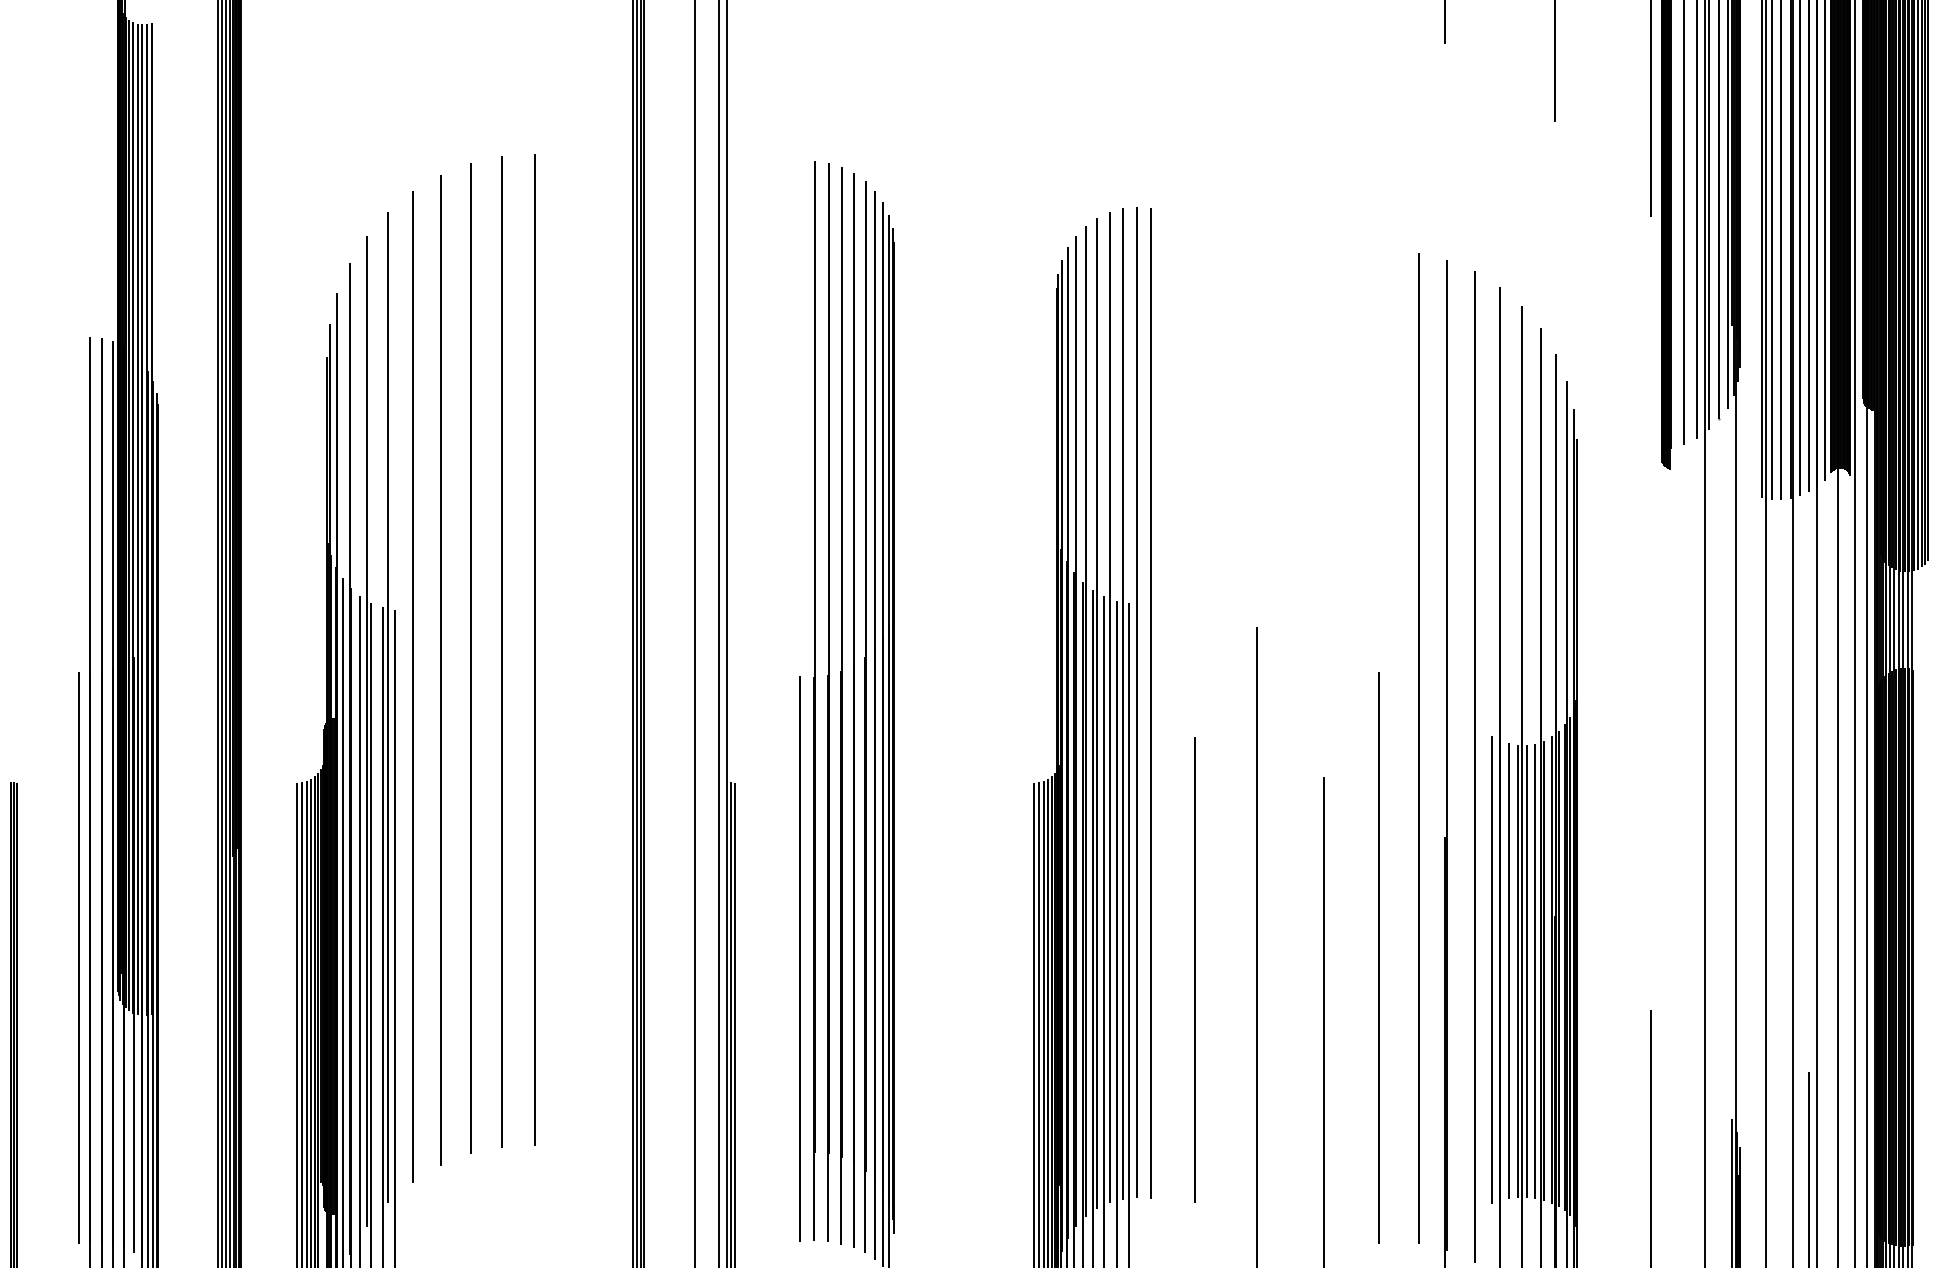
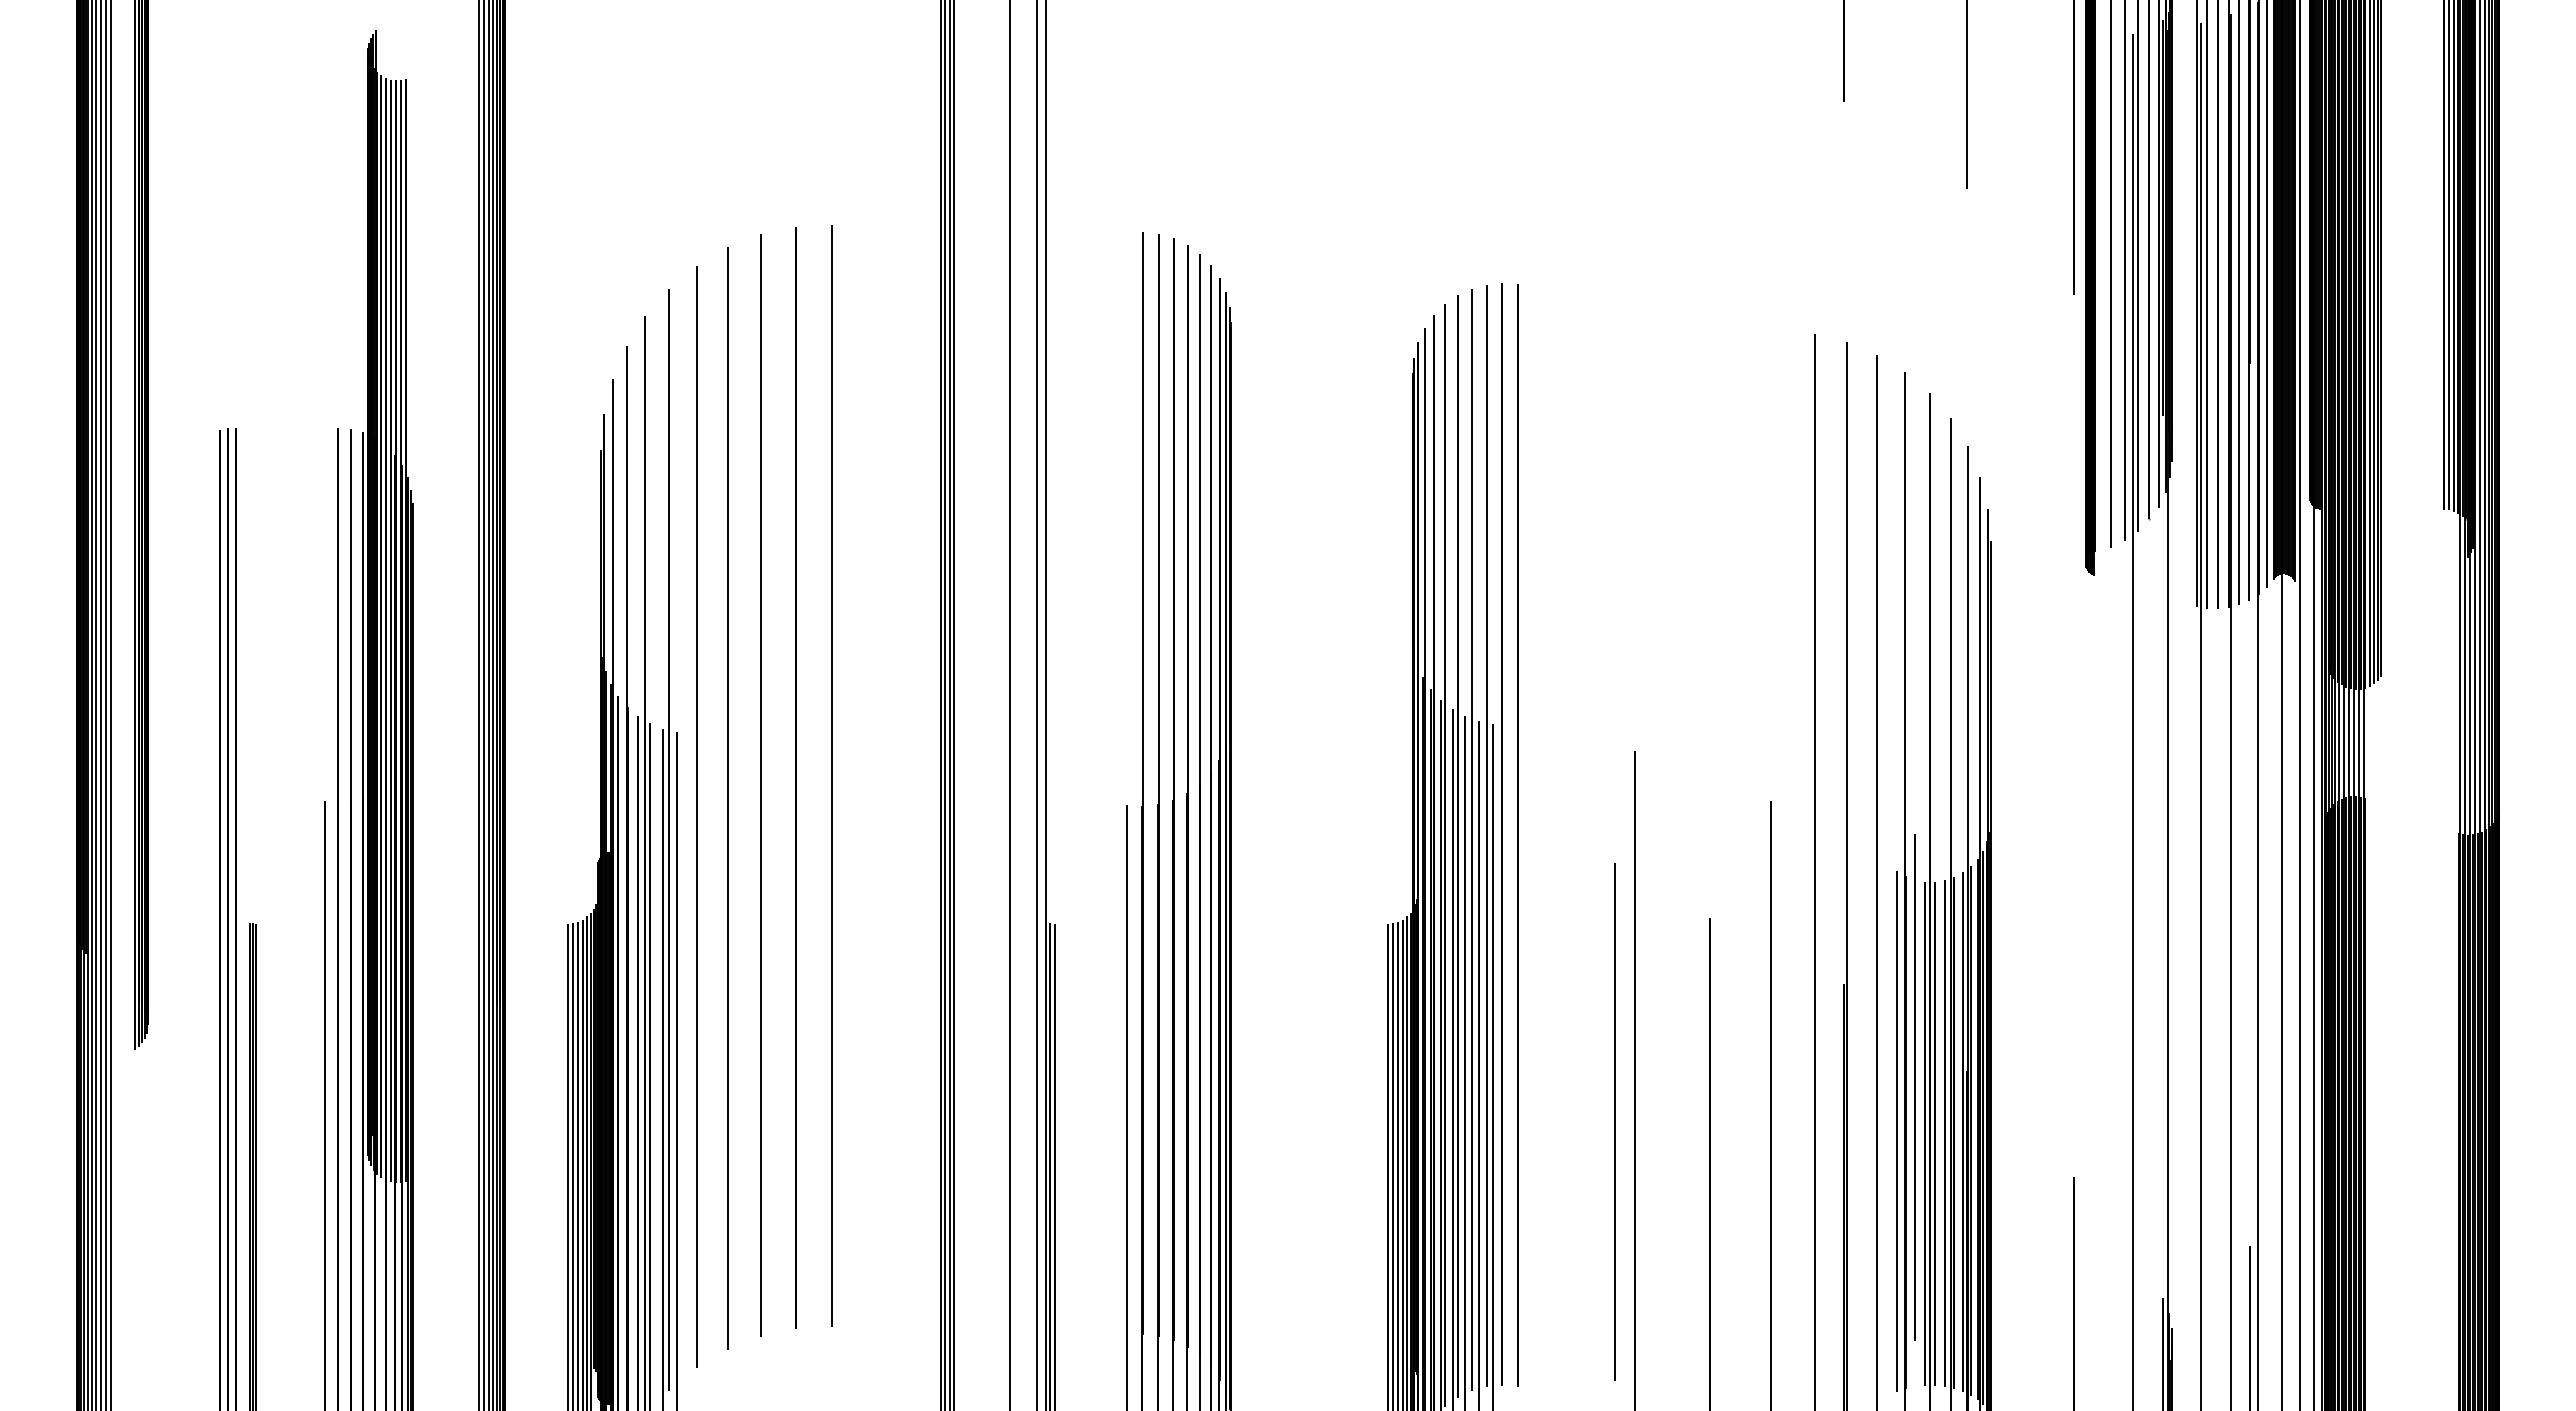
line: (1194, 969) -> (1614, 1121), moved
line: (1508, 971) -> (1914, 1087), moved

